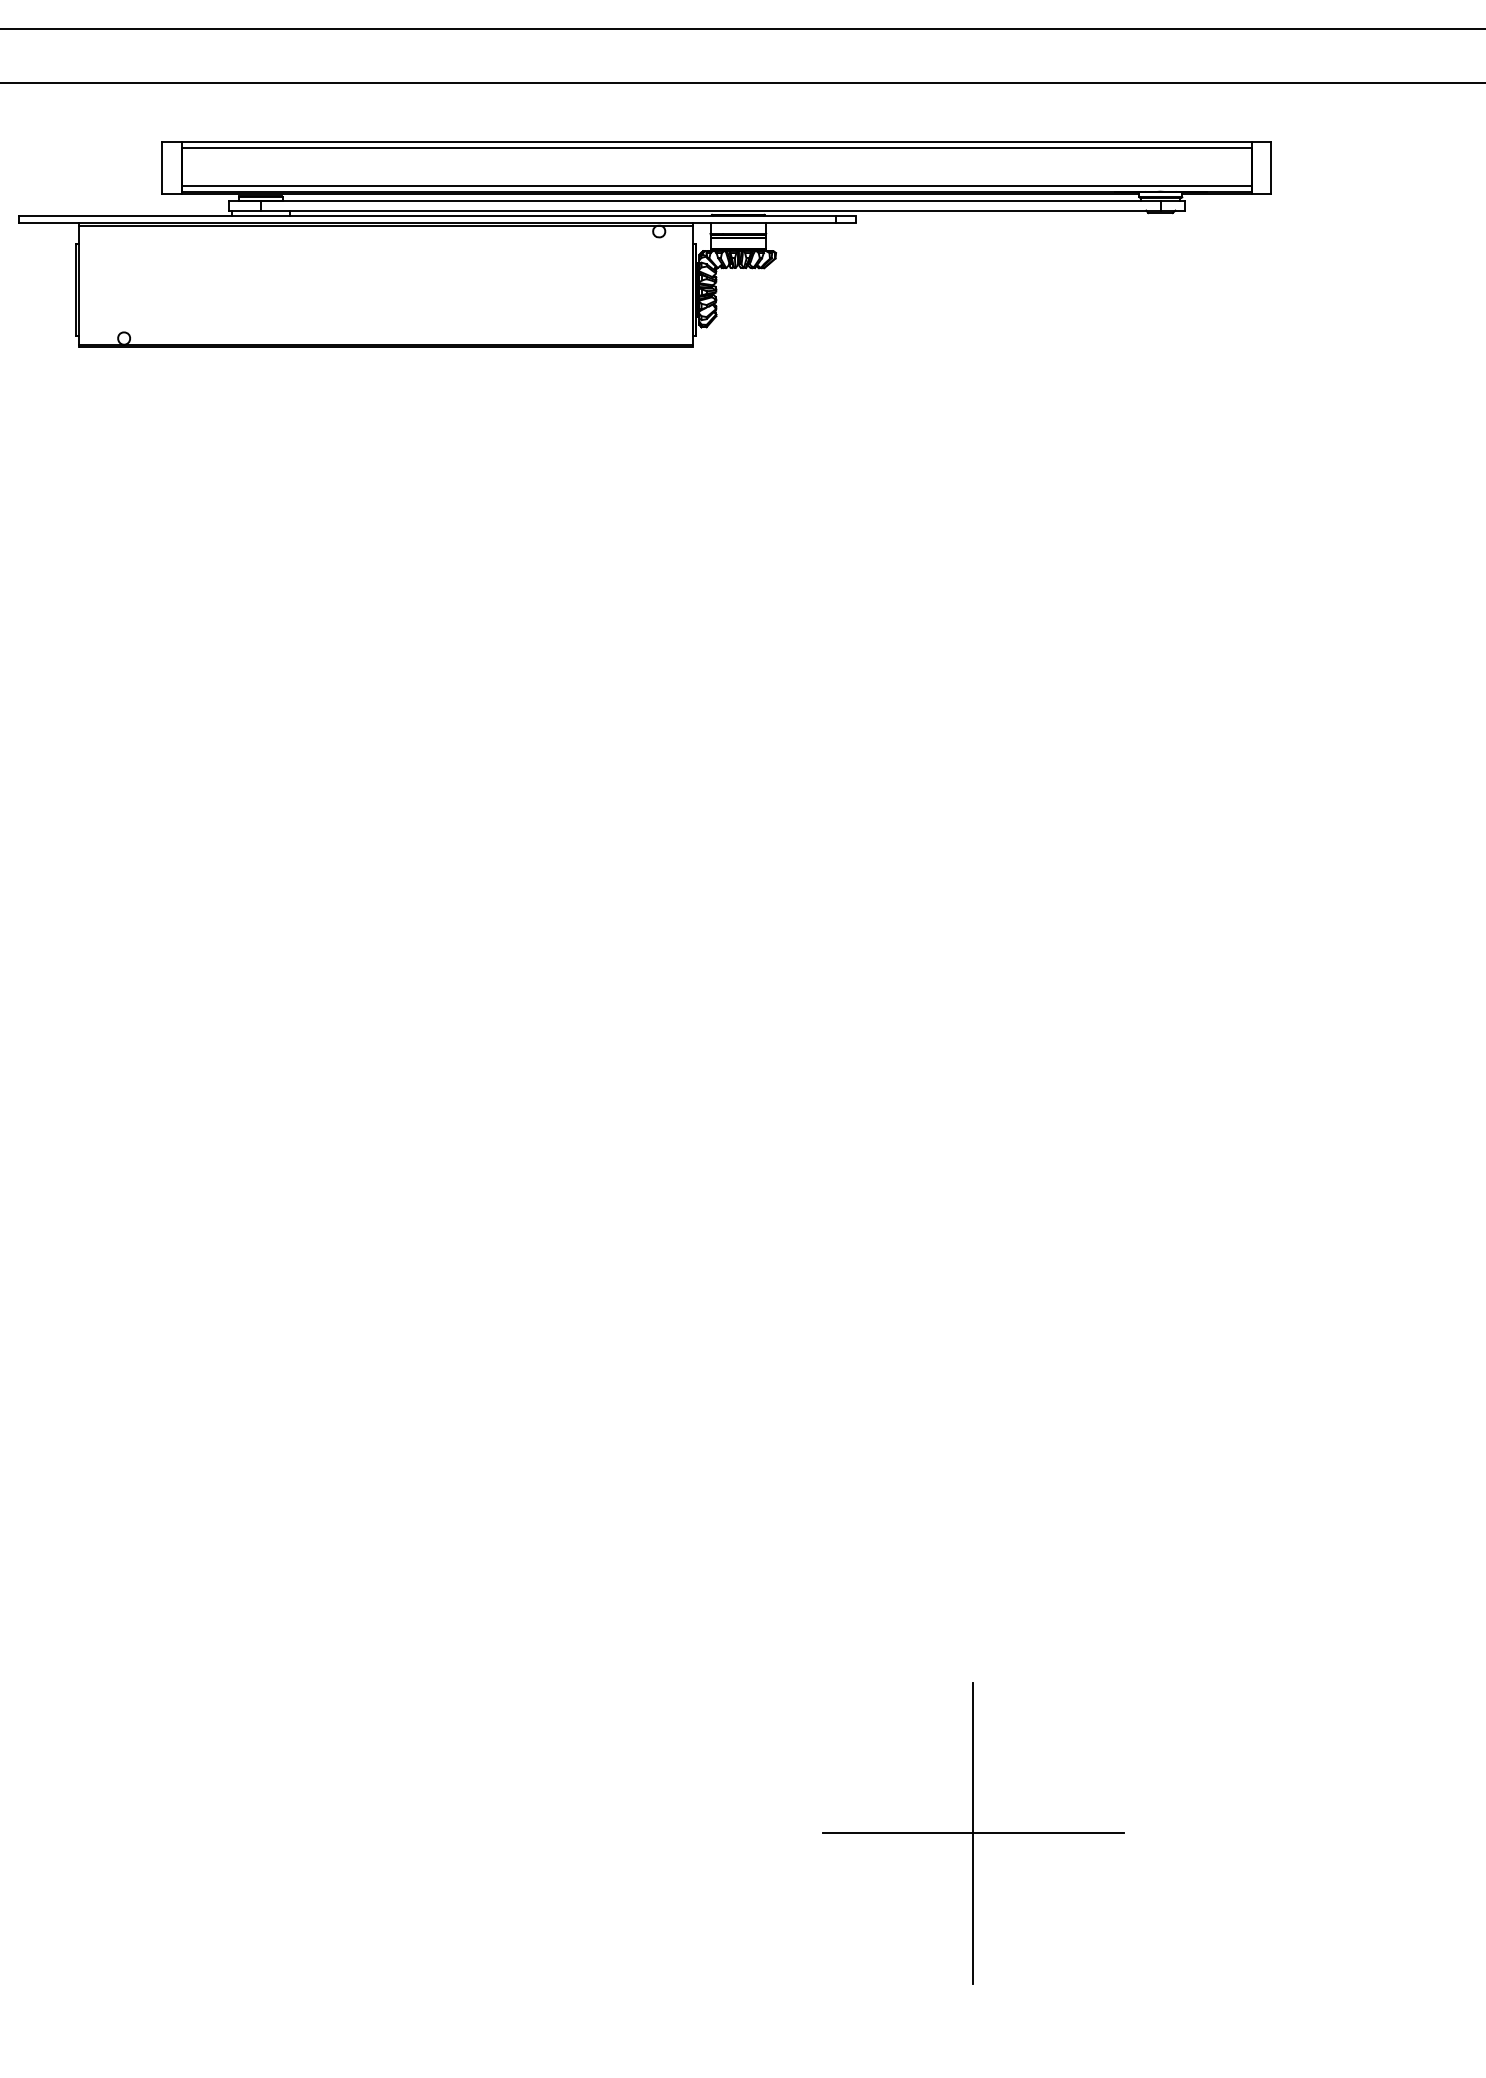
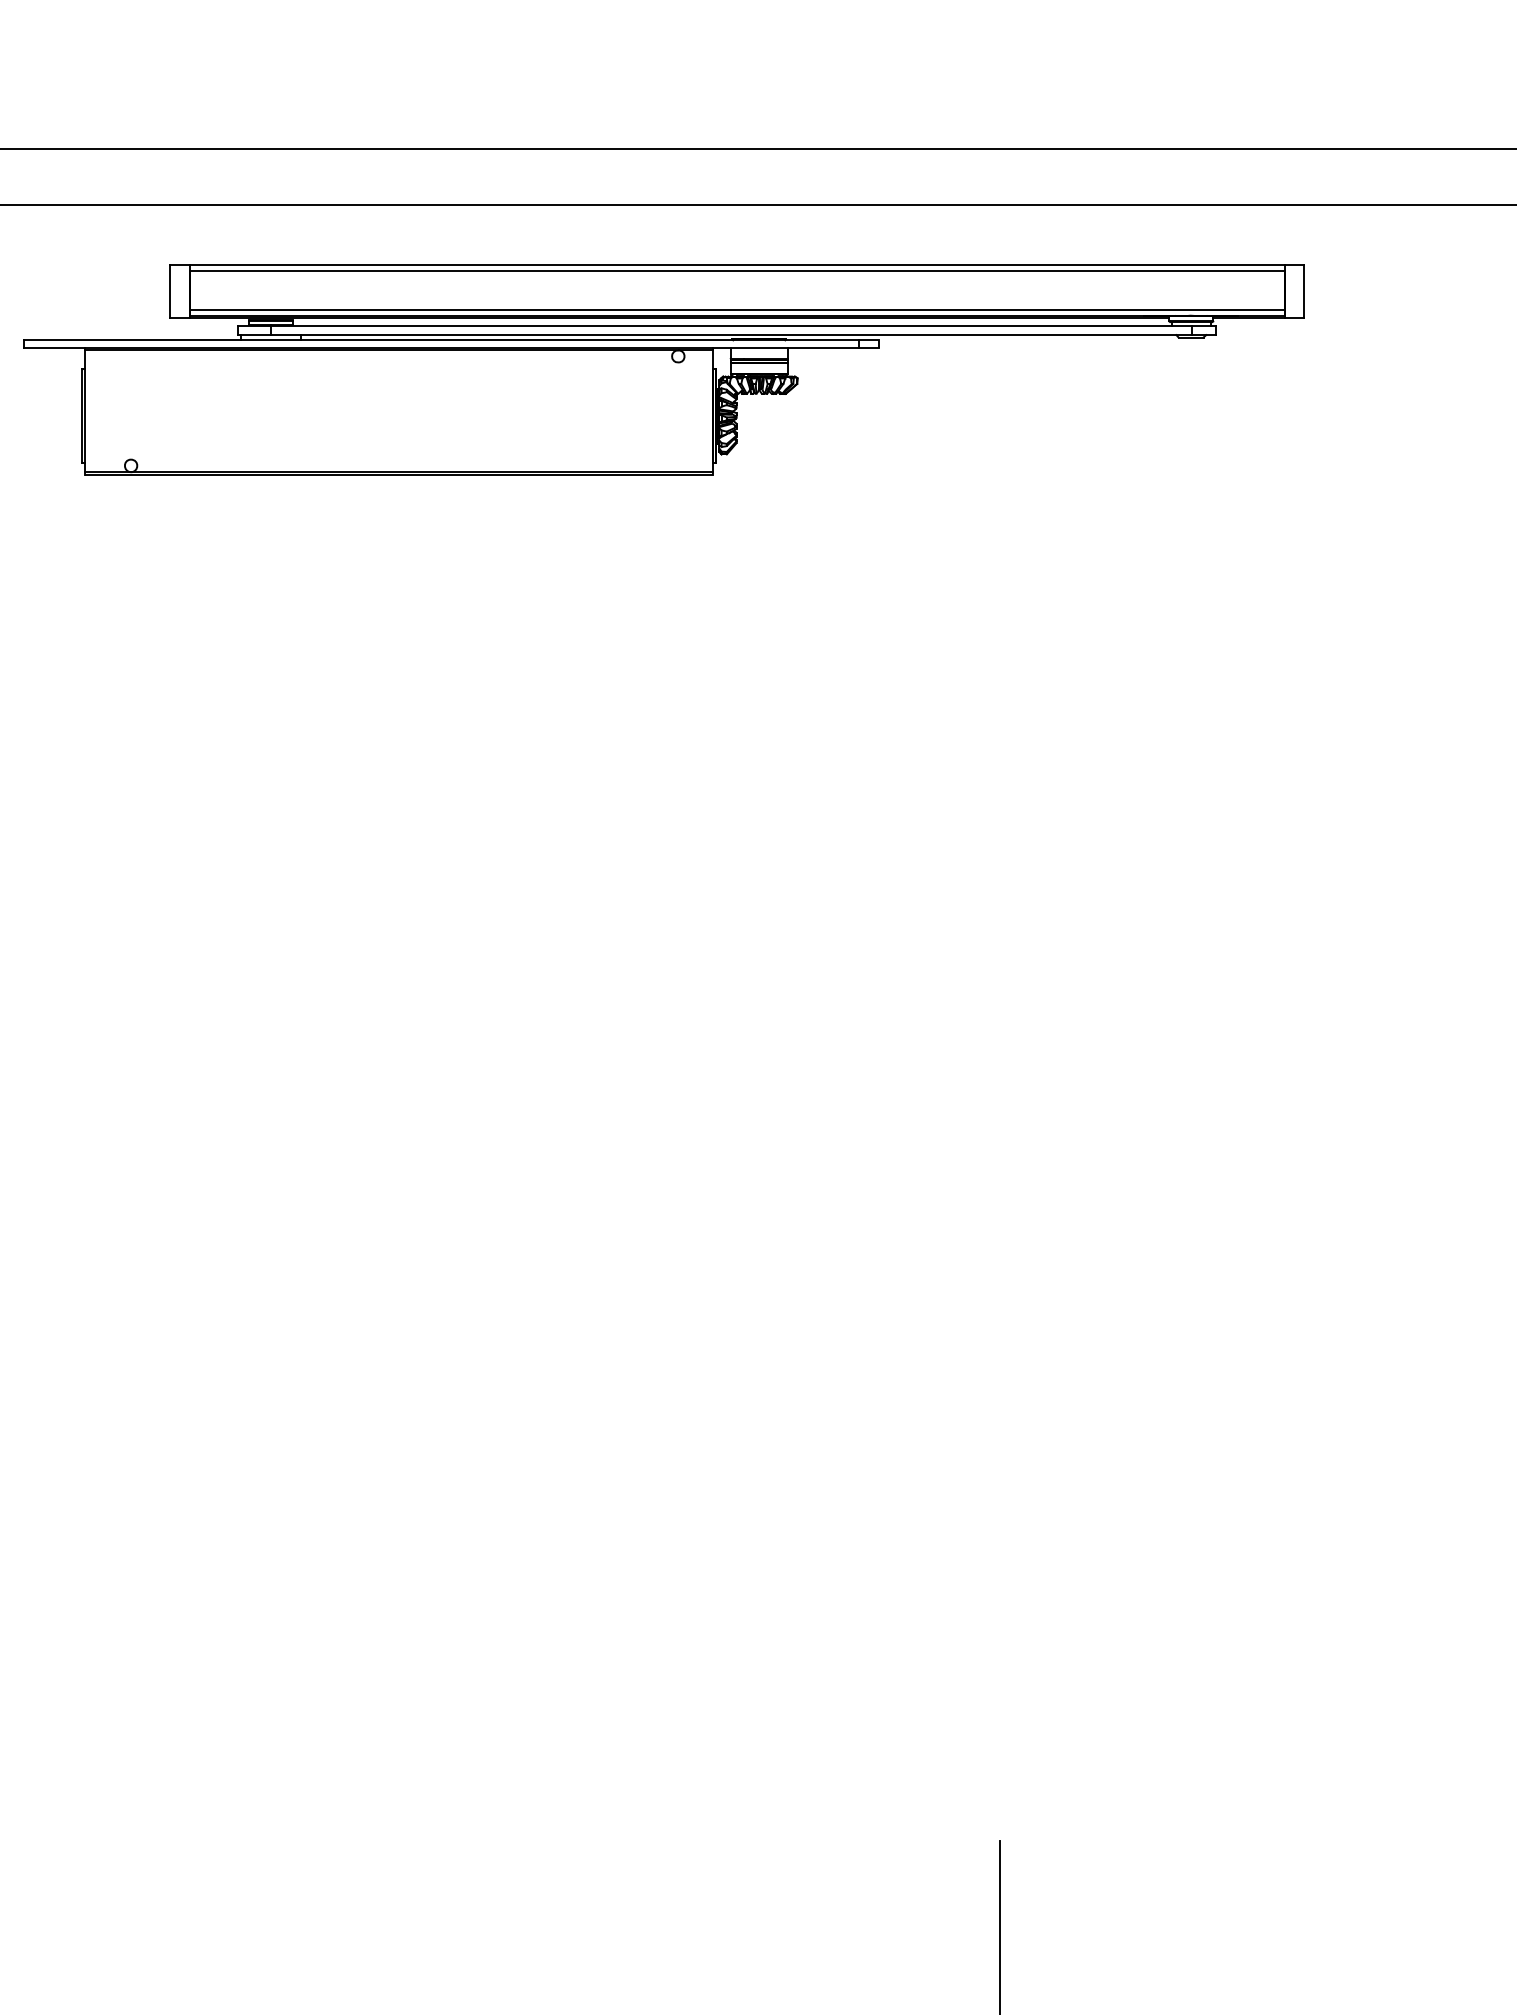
line: (973, 1833) -> (999, 1994), removed

